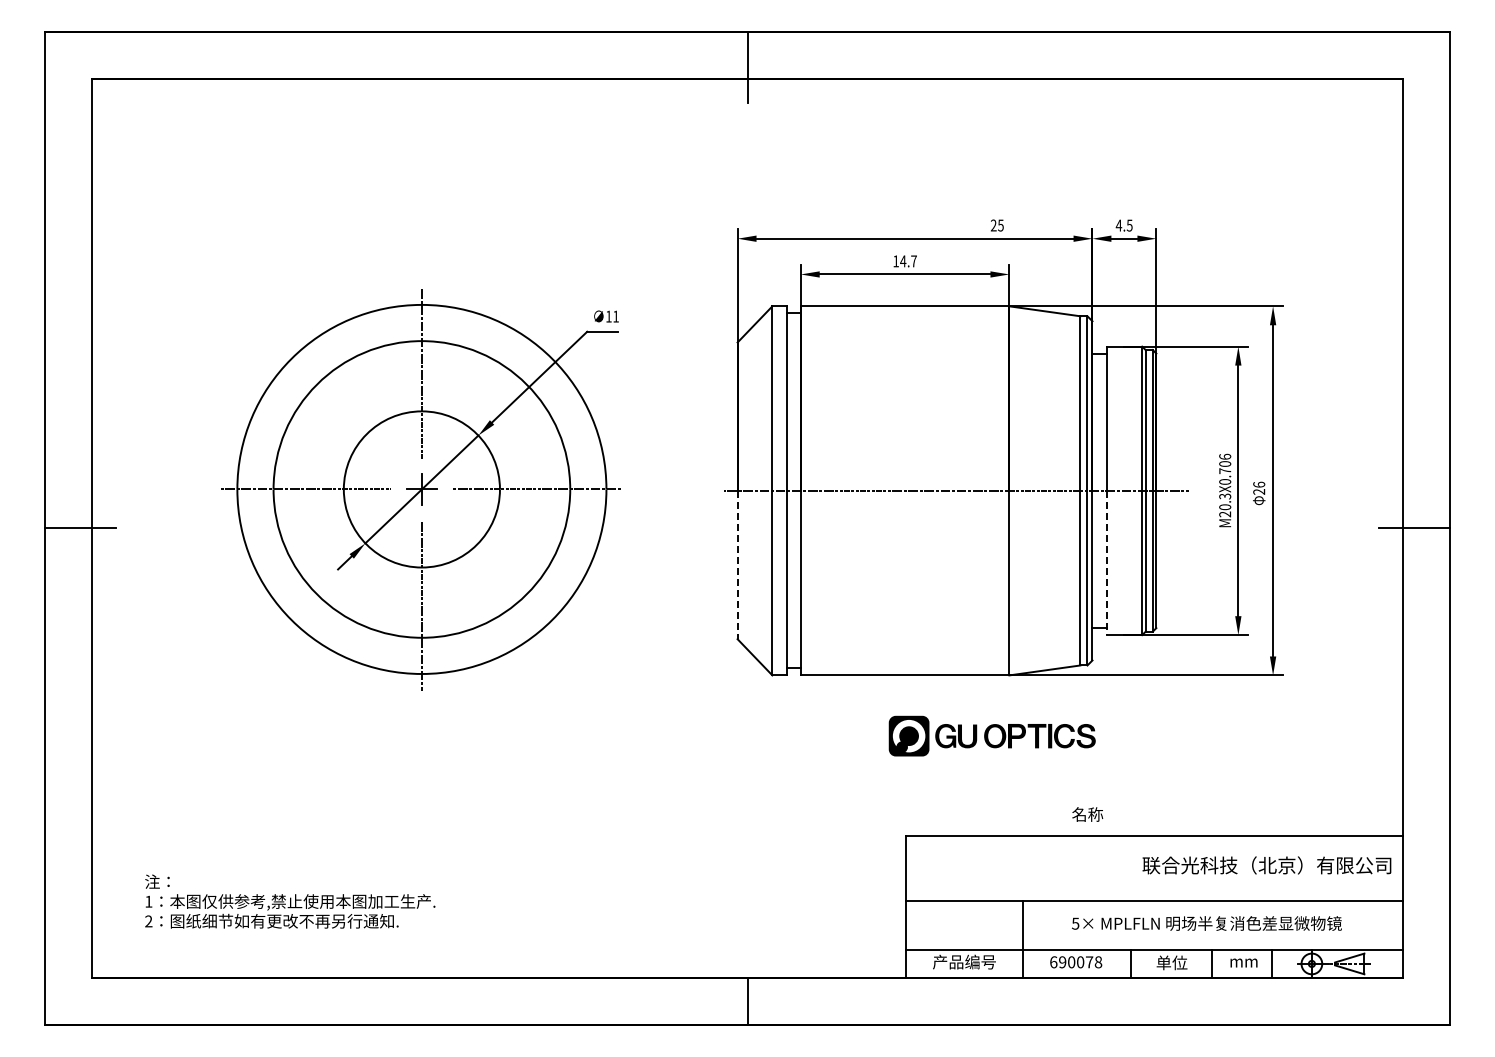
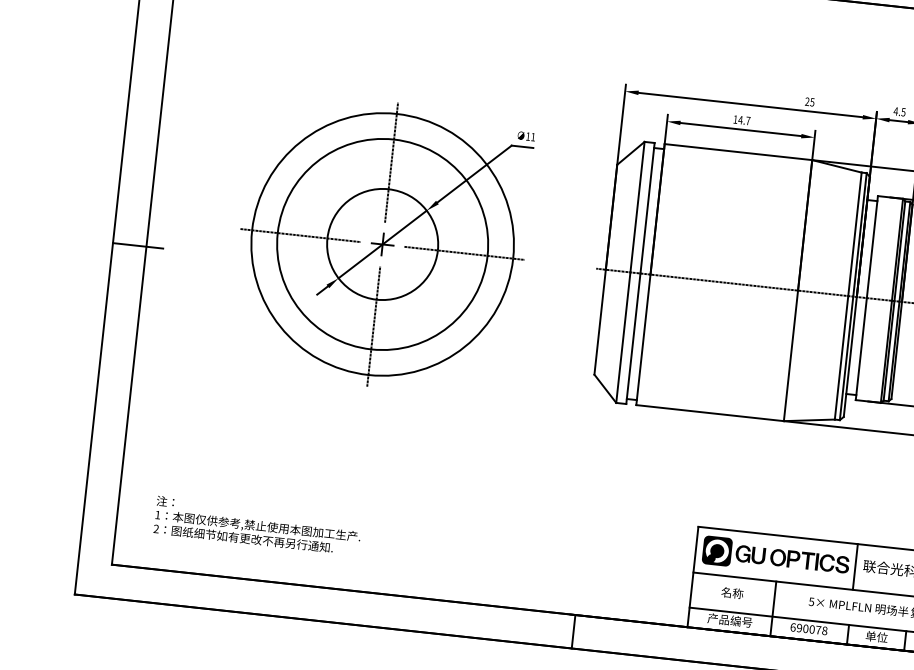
line: (1106, 563) -> (861, 349), dashed -> solid
line: (737, 565) -> (600, 322), dashed -> solid
part: (991, 735) -> (775, 556), moved
text: (1087, 814) -> (732, 593), moved
line: (1131, 868) -> (855, 567), added

